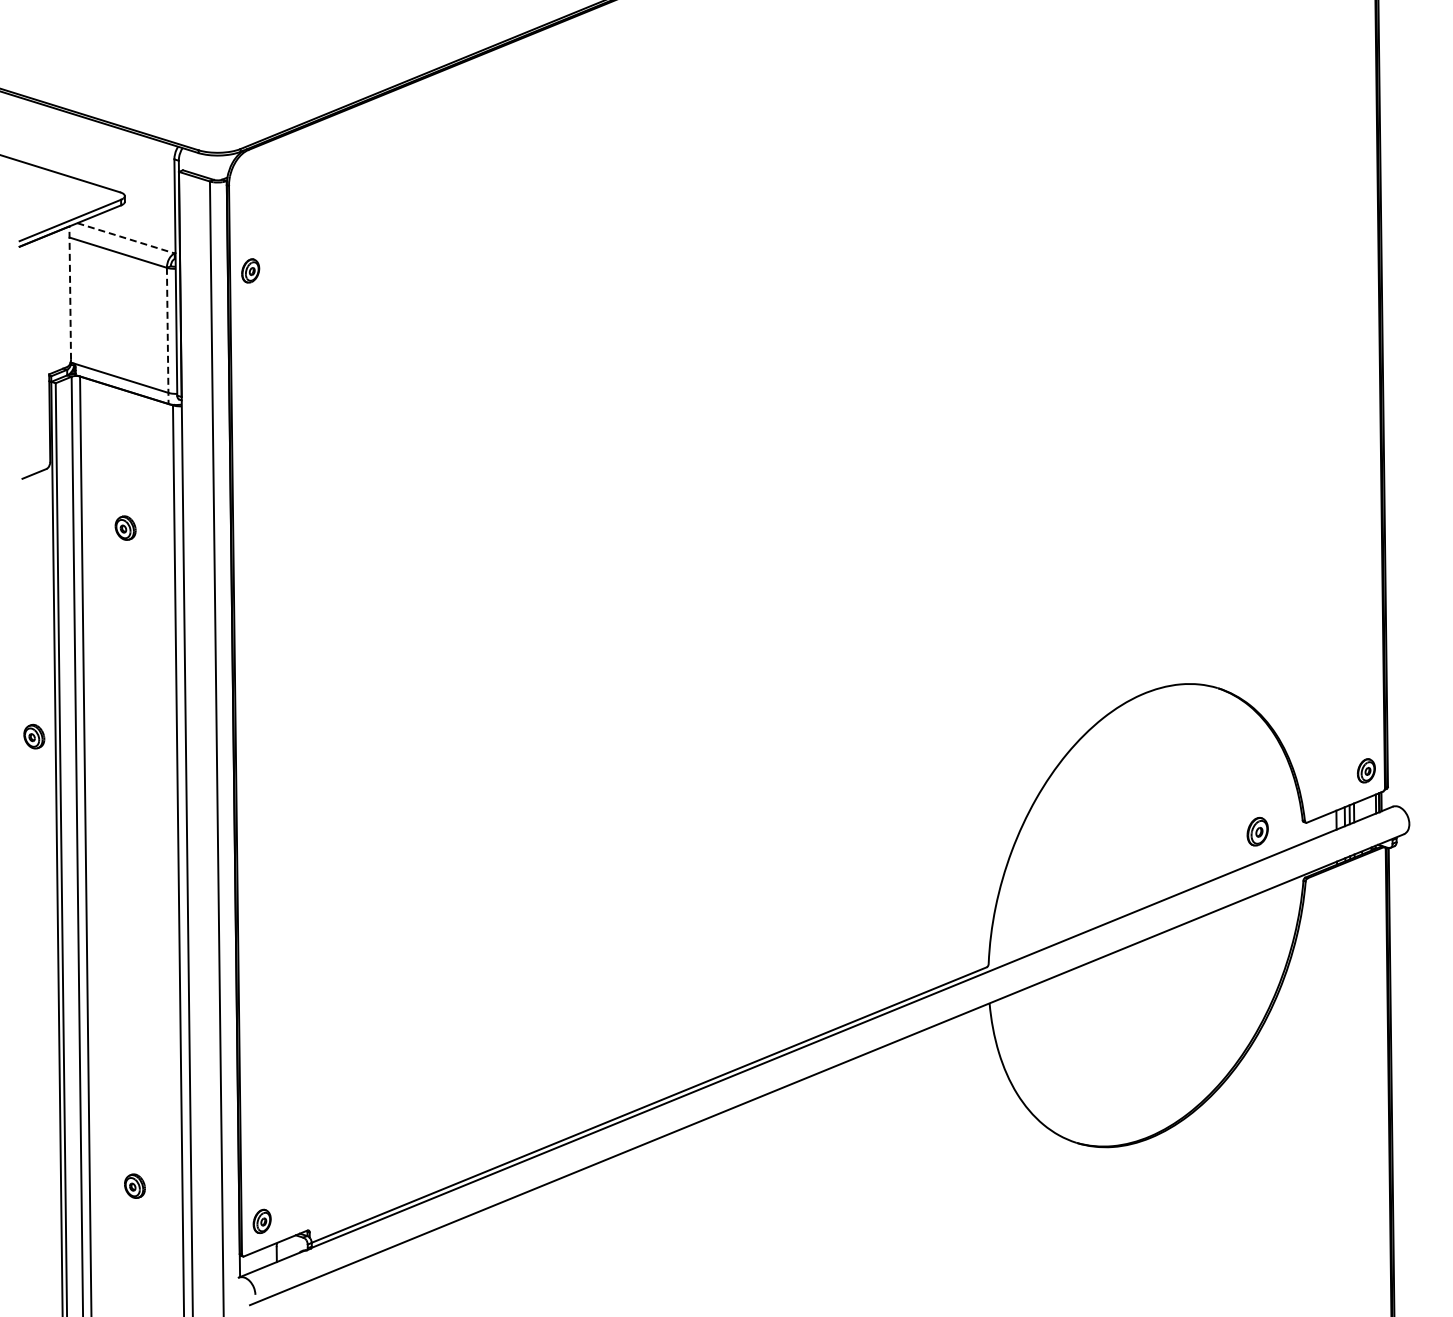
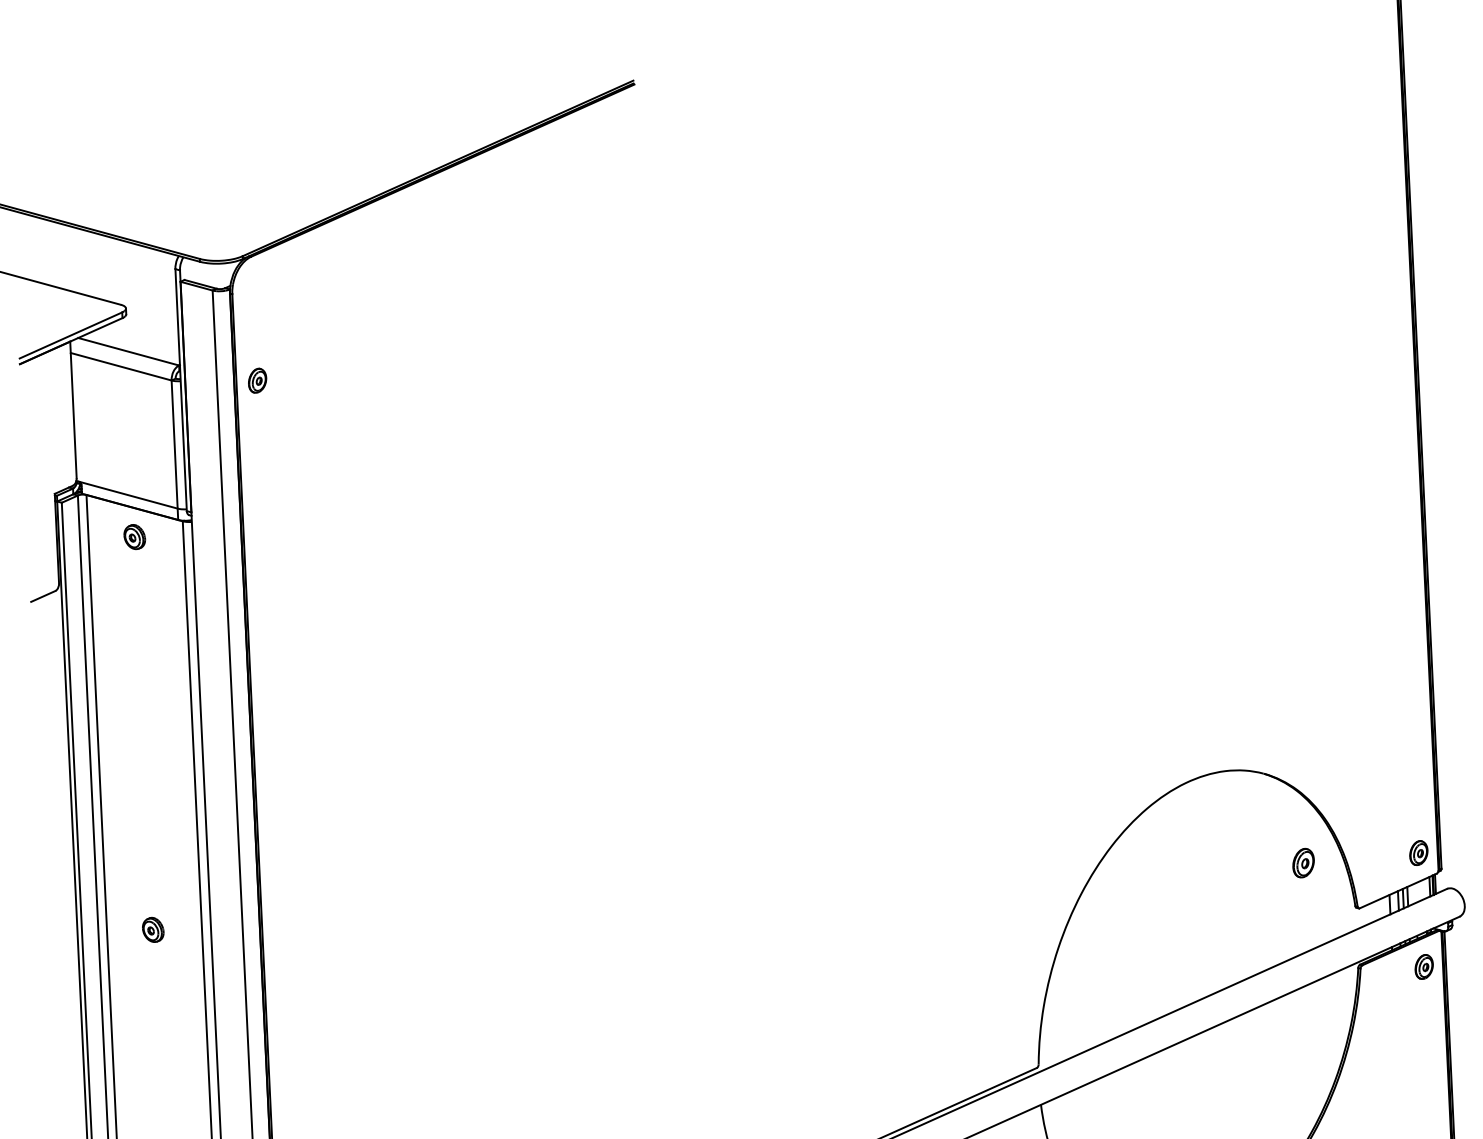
line: (126, 238) -> (129, 351), dashed -> solid
line: (70, 293) -> (73, 410), dashed -> solid
line: (167, 336) -> (174, 450), dashed -> solid
part: (125, 527) -> (134, 536), moved
part: (34, 736) -> (153, 929), moved
part: (1257, 831) -> (1303, 862), moved
part: (1367, 881) -> (1423, 966), added

